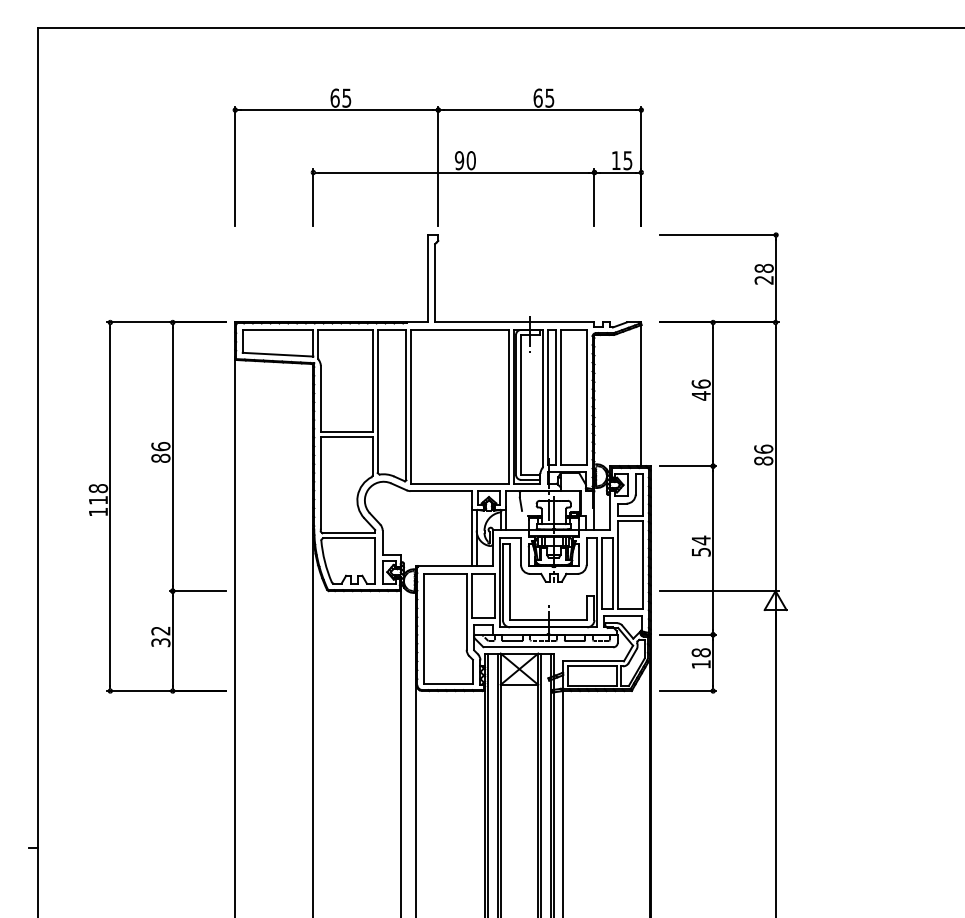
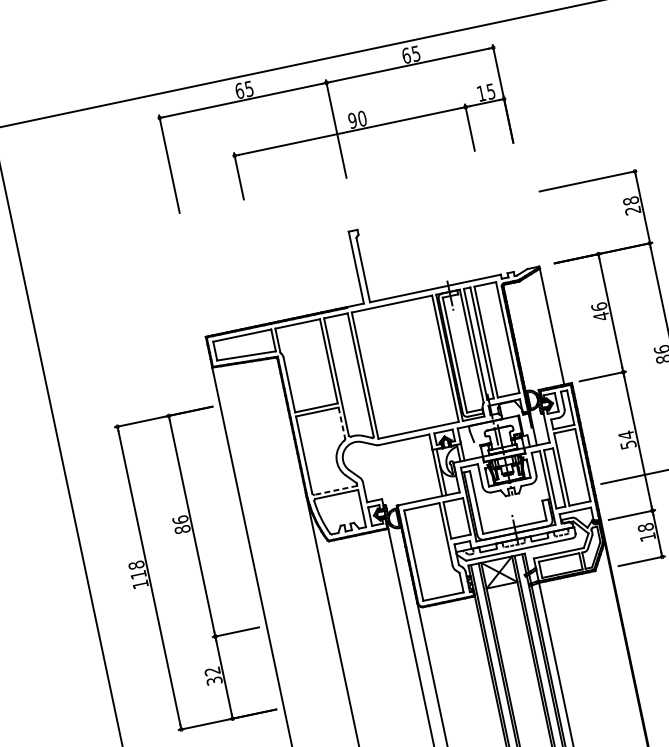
part: (437, 157) -> (334, 121), moved
line: (372, 457) -> (341, 424), solid -> dashed
part: (157, 506) -> (188, 569), moved
line: (348, 533) -> (335, 490), solid -> dashed

